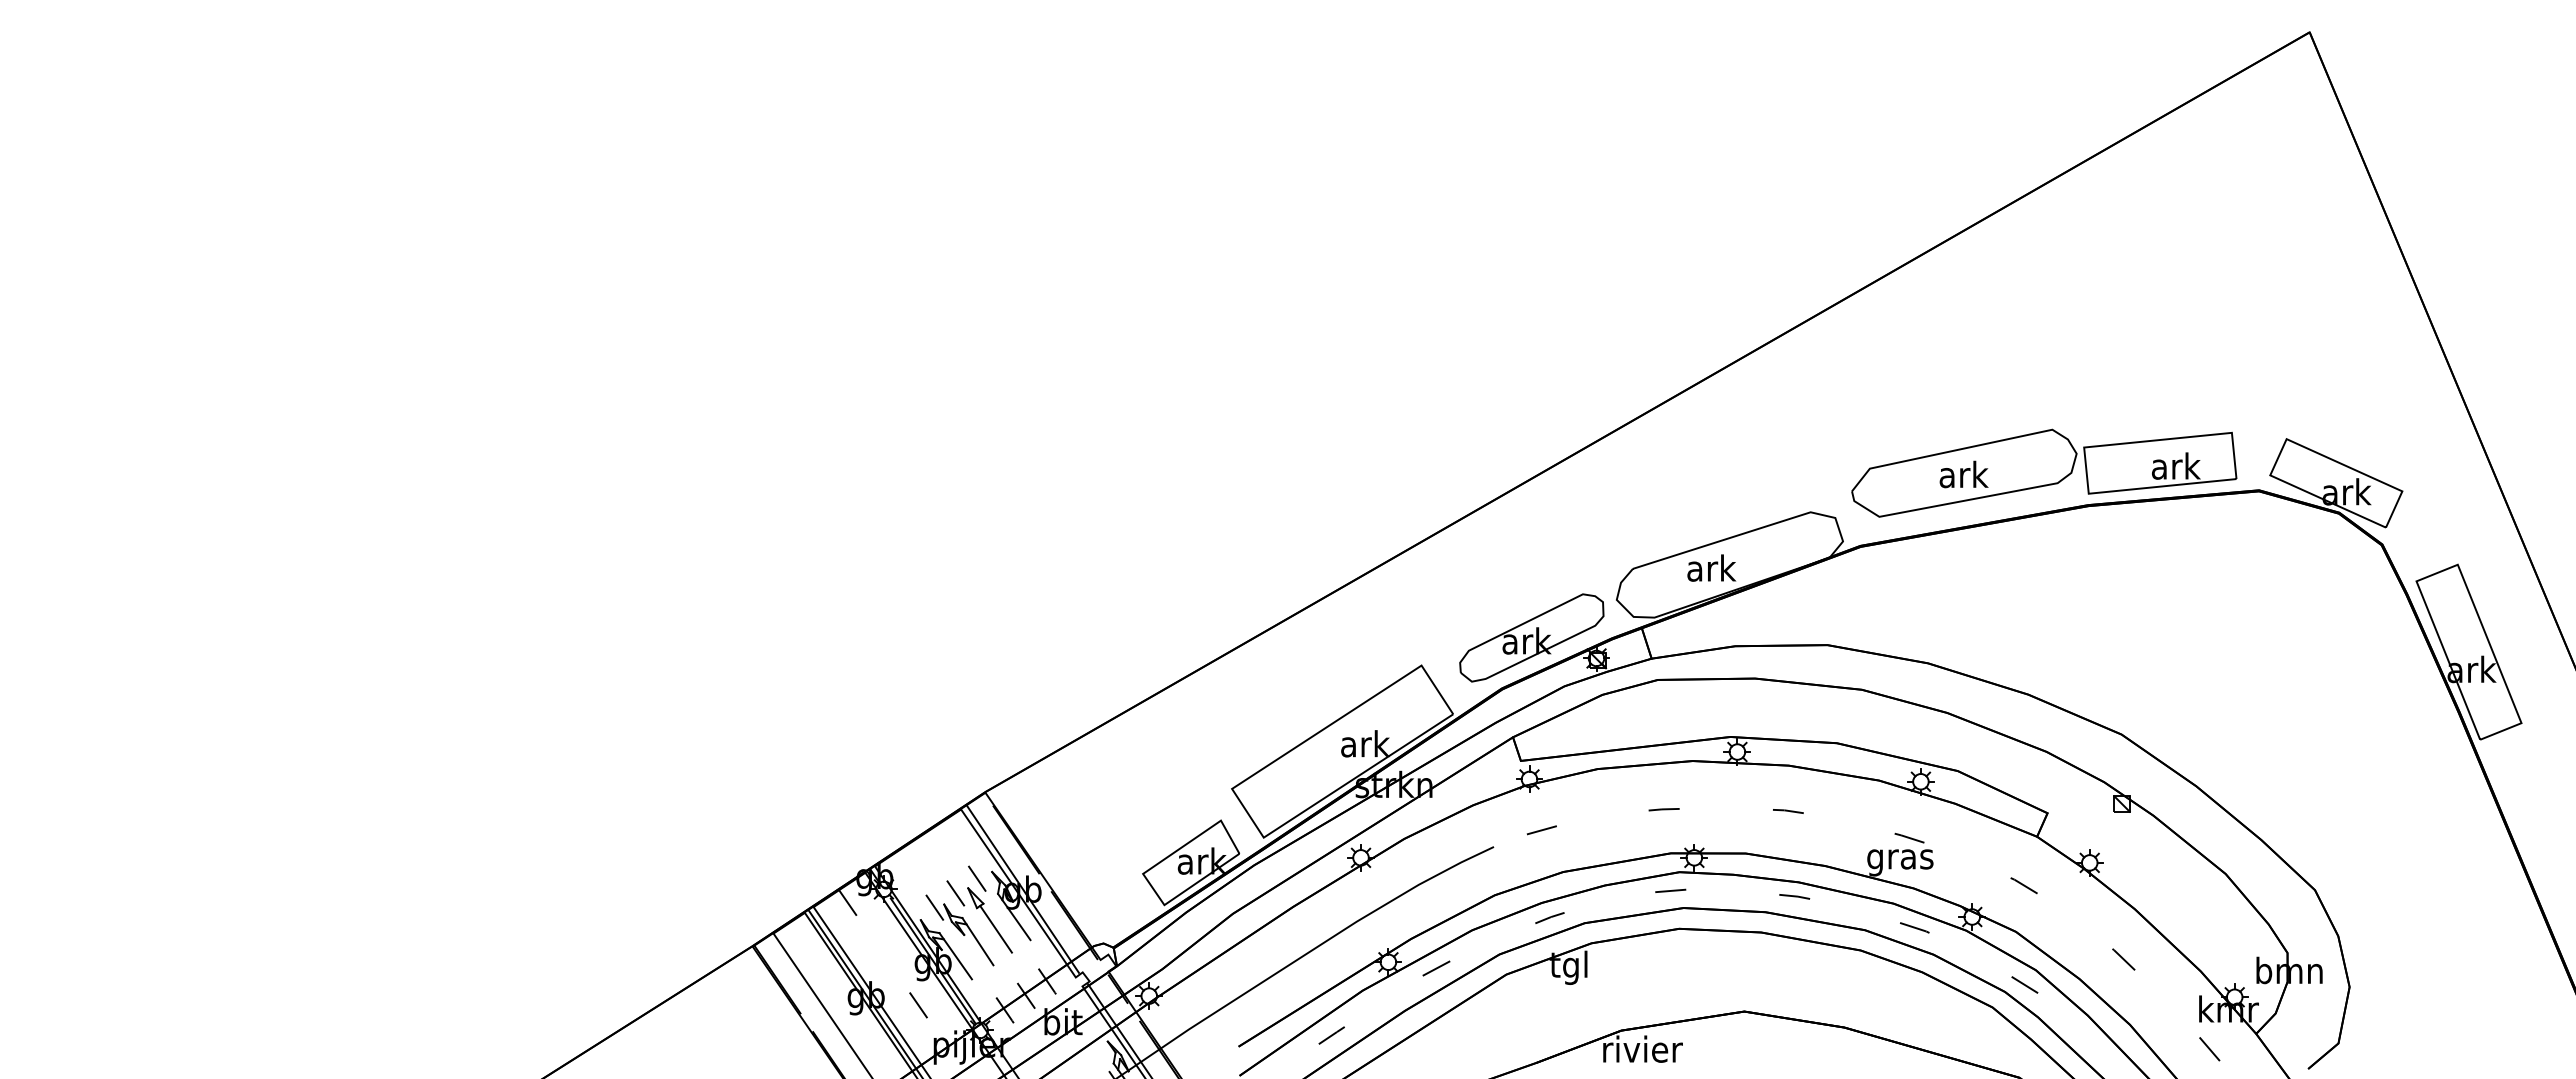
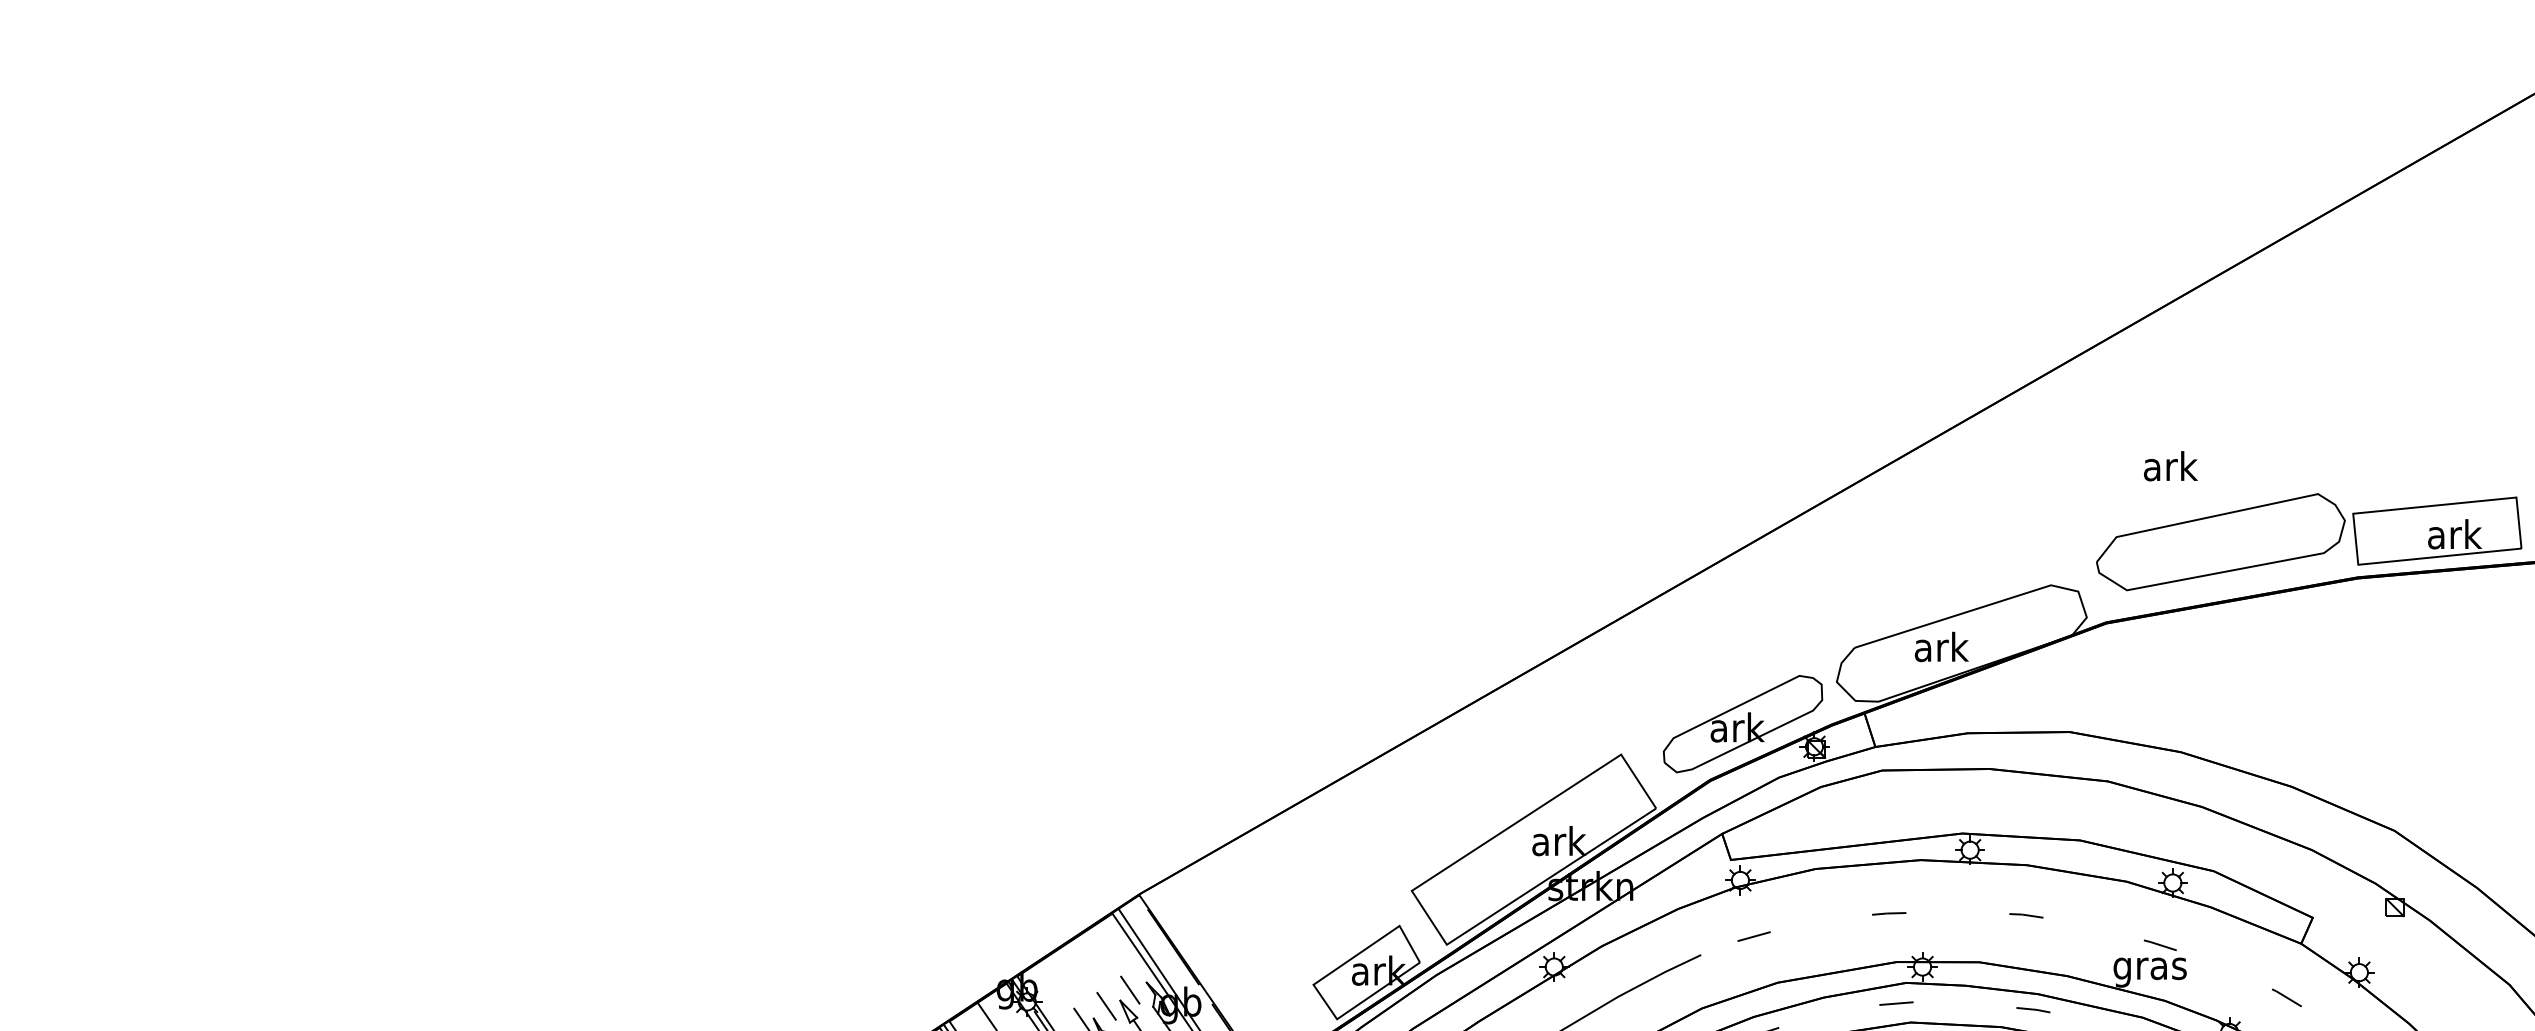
text: (1963, 474) -> (2170, 466), moved

